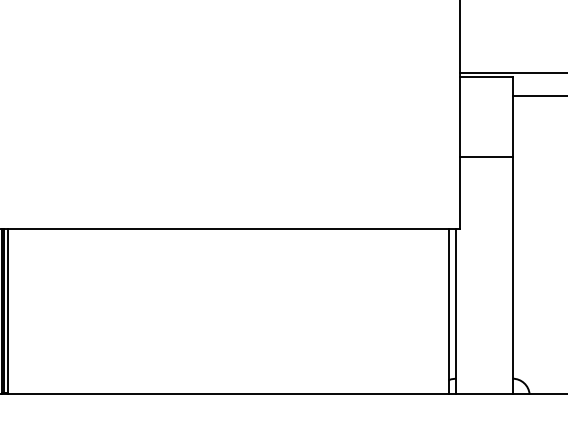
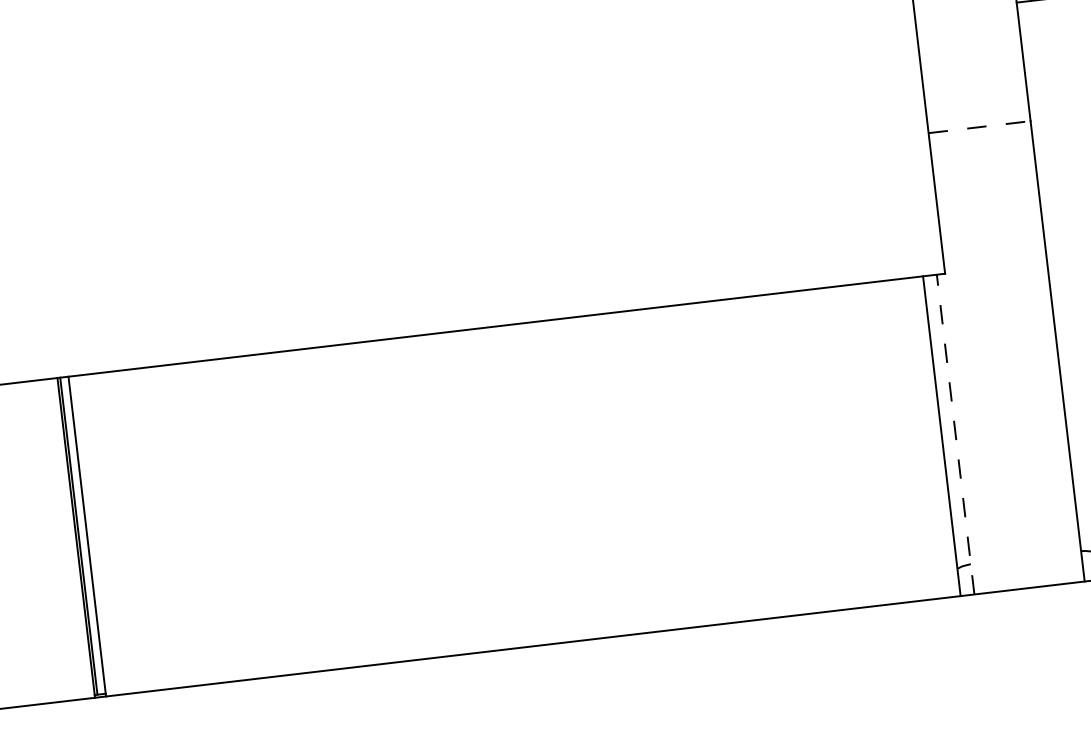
line: (486, 156) -> (979, 126), solid -> dashed
line: (455, 311) -> (955, 433), solid -> dashed

